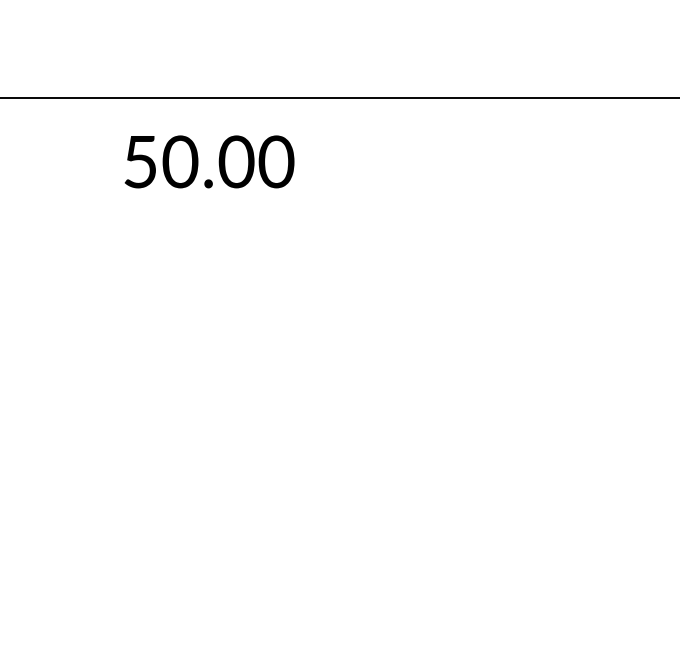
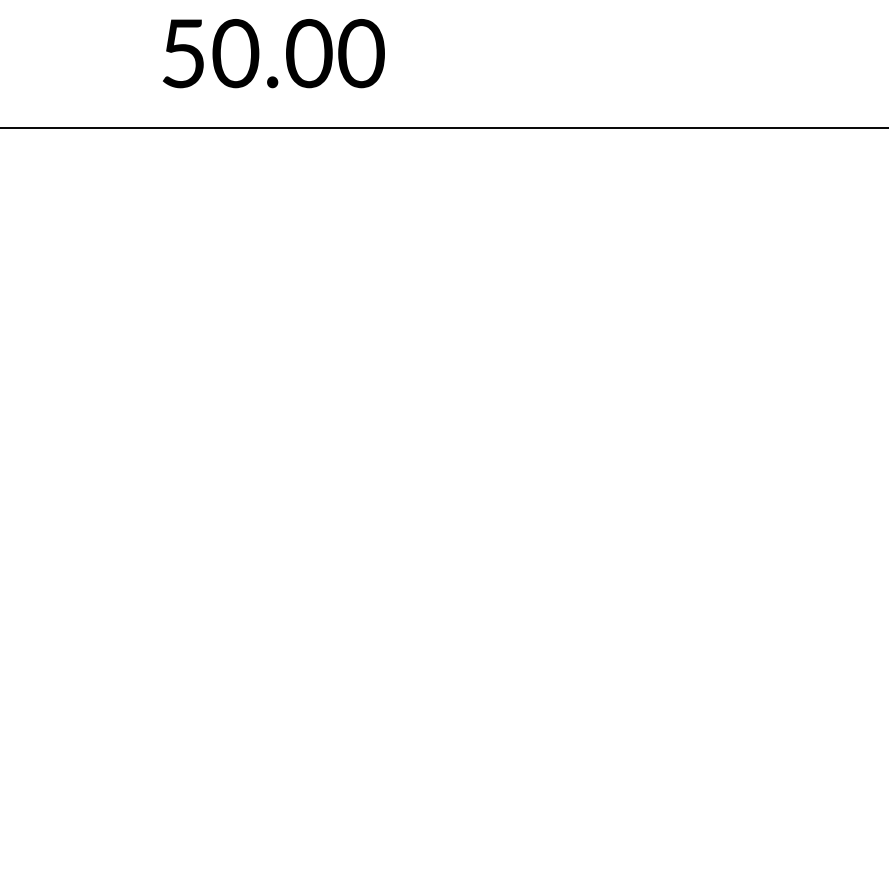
part: (218, 161) -> (285, 53), moved

